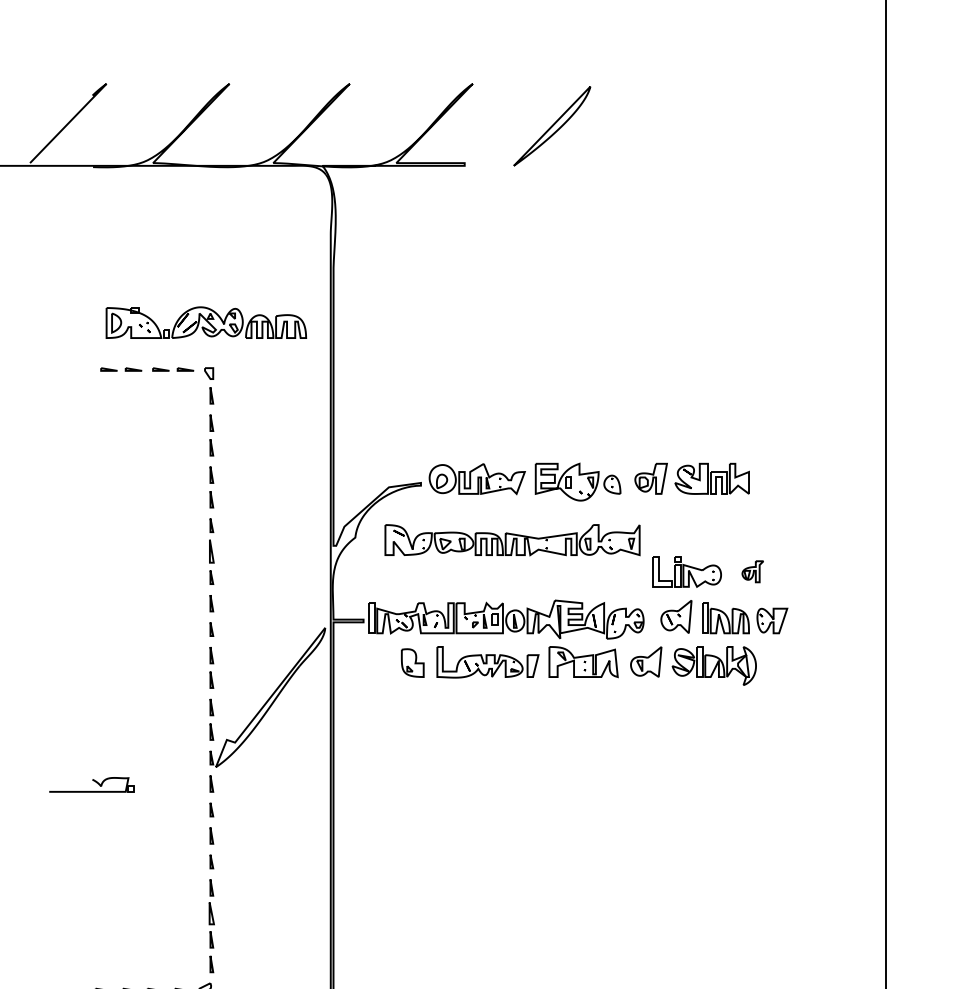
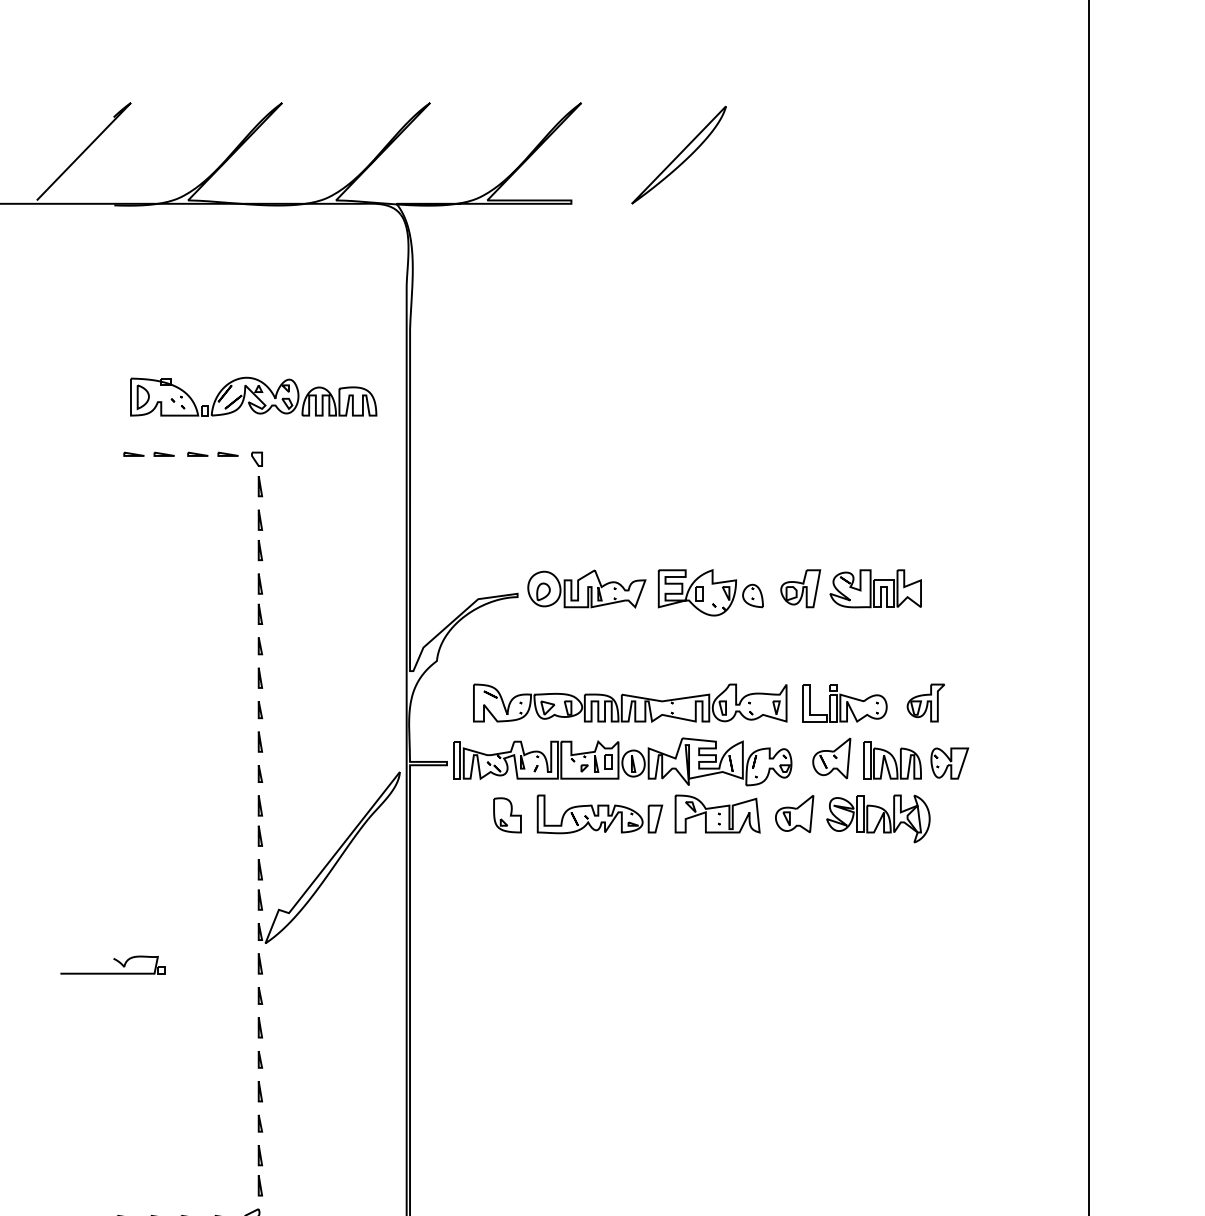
part: (512, 539) -> (630, 702), moved
part: (211, 551) -> (260, 677), size x0.71
part: (752, 571) -> (925, 702), size x1.43
part: (211, 913) -> (260, 1123), size x0.62

